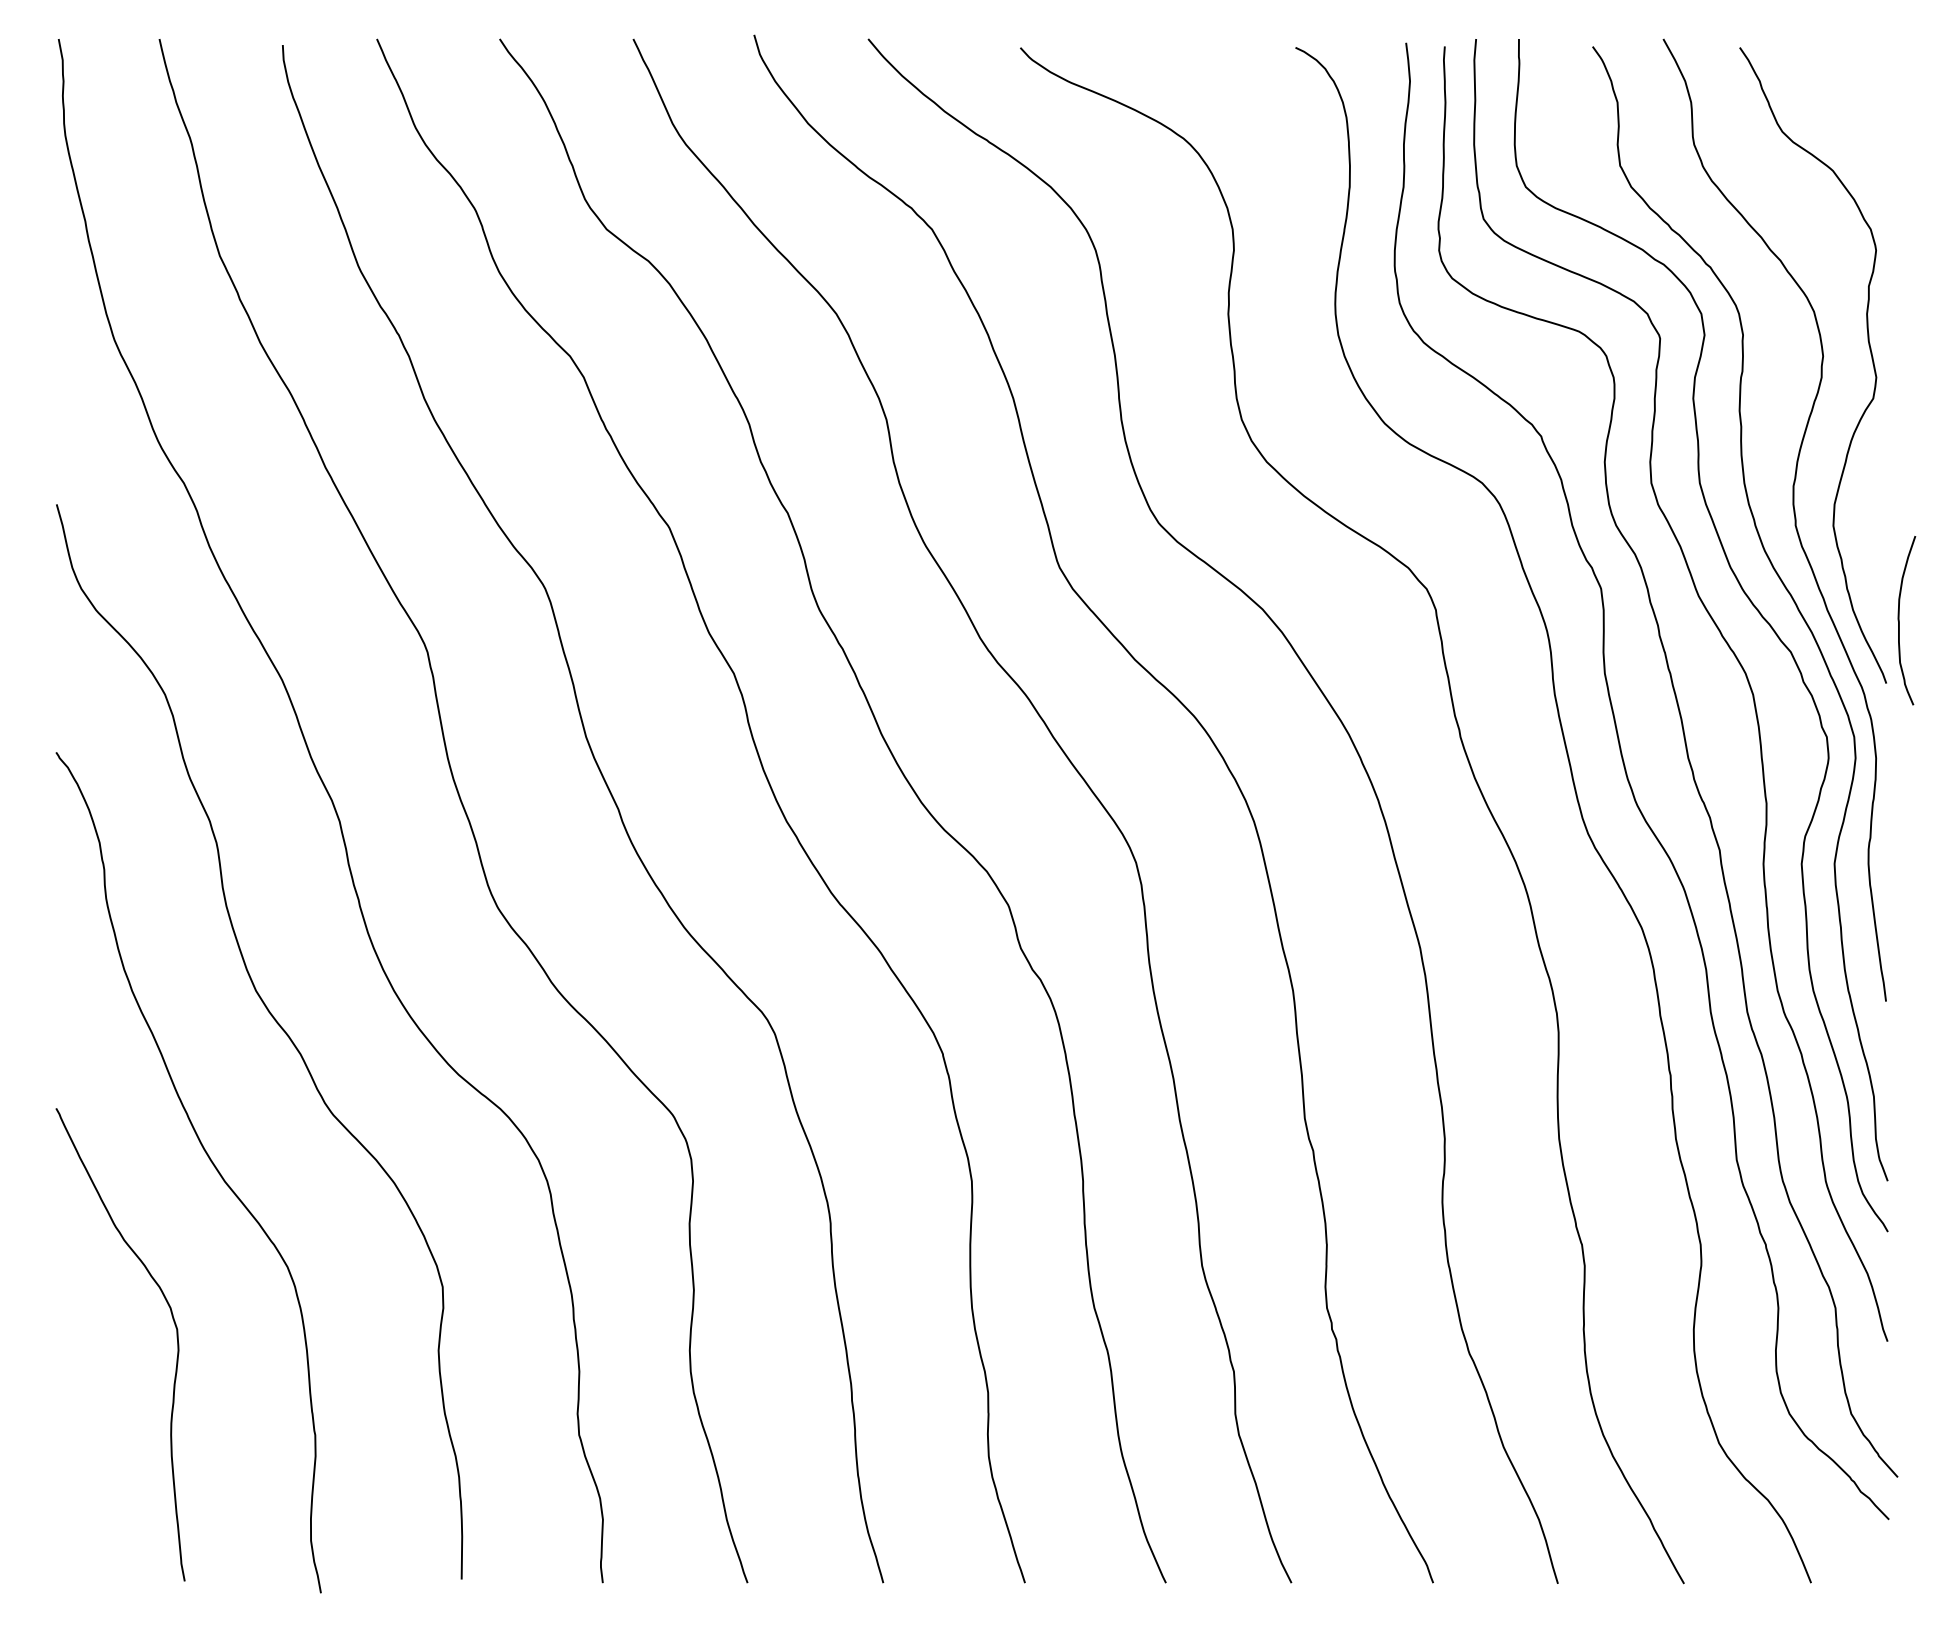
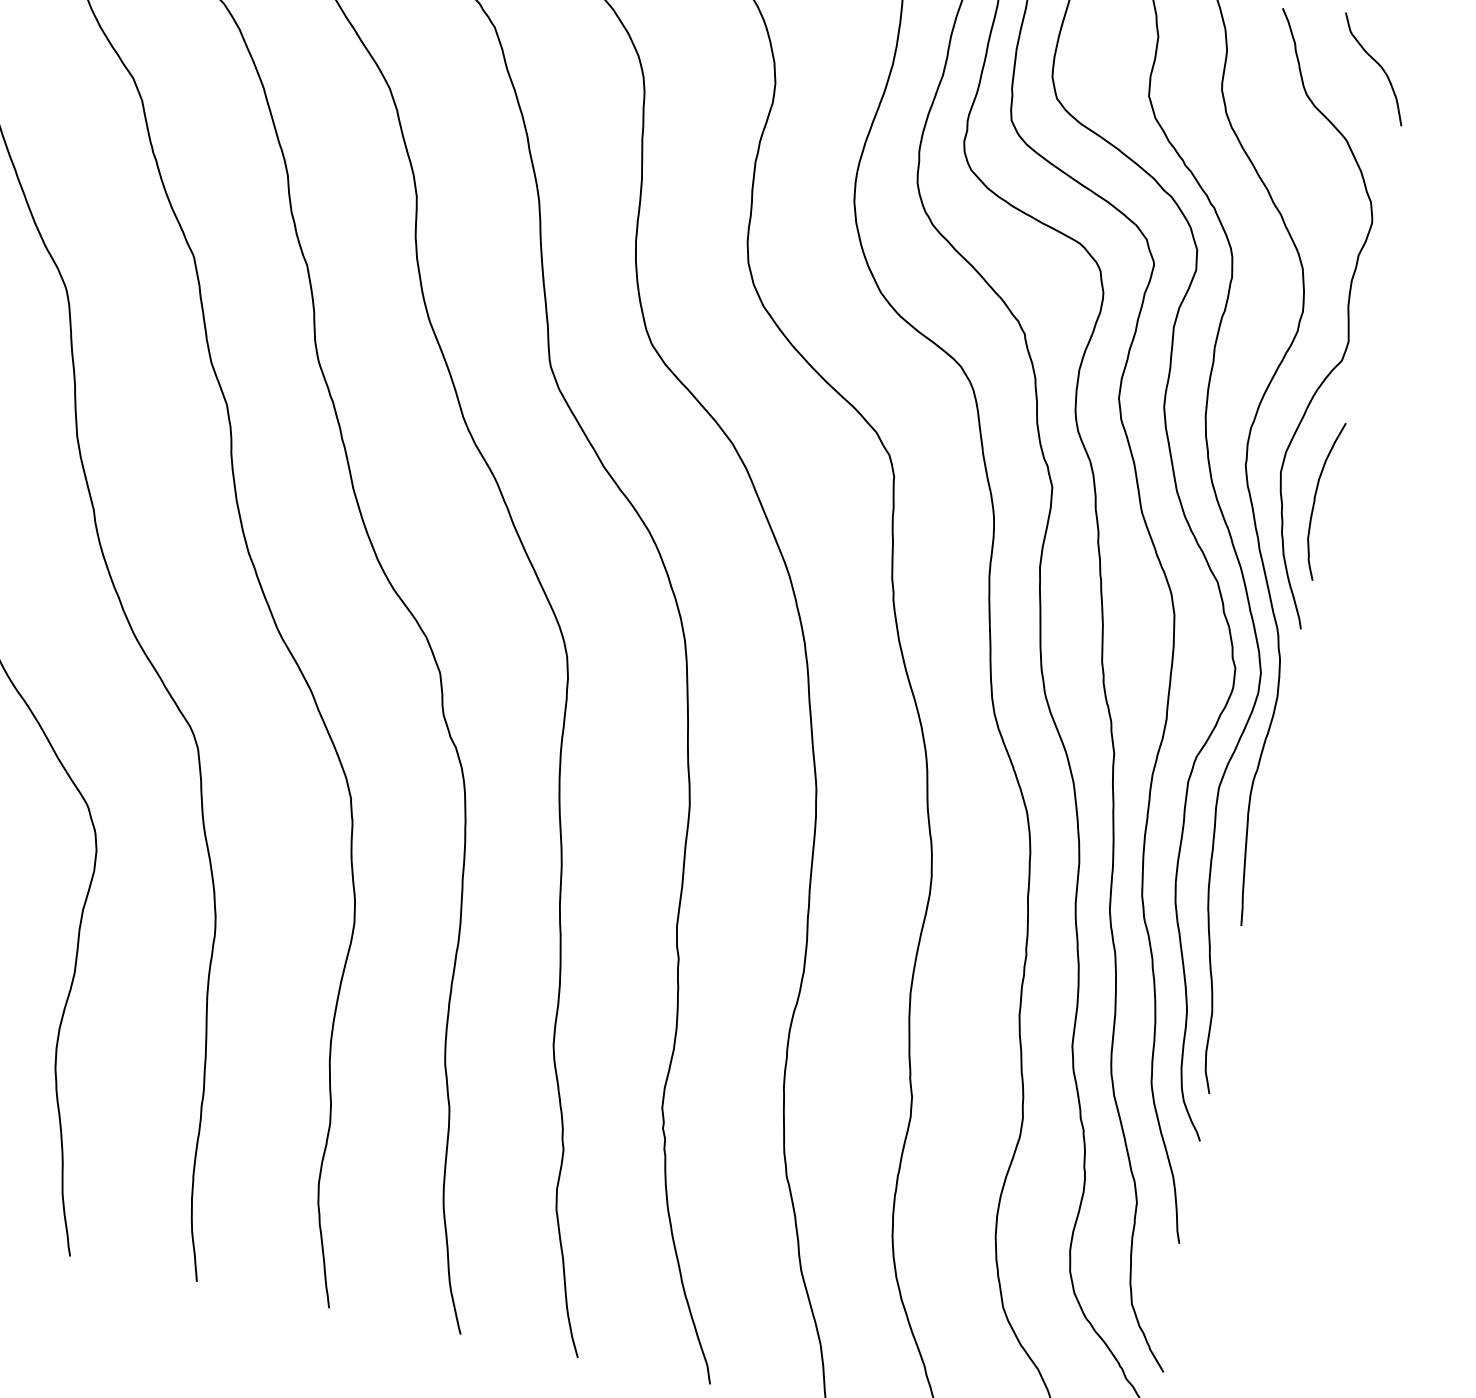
curve: (1848, 85) -> (1377, 63), added
curve: (1899, 620) -> (1315, 499), moved

